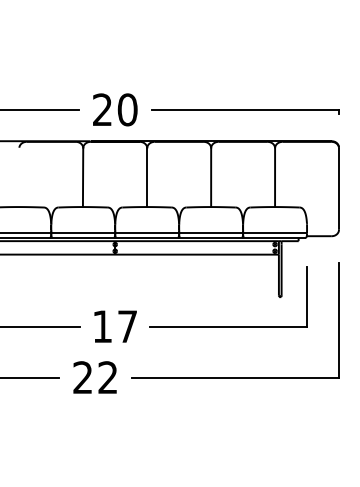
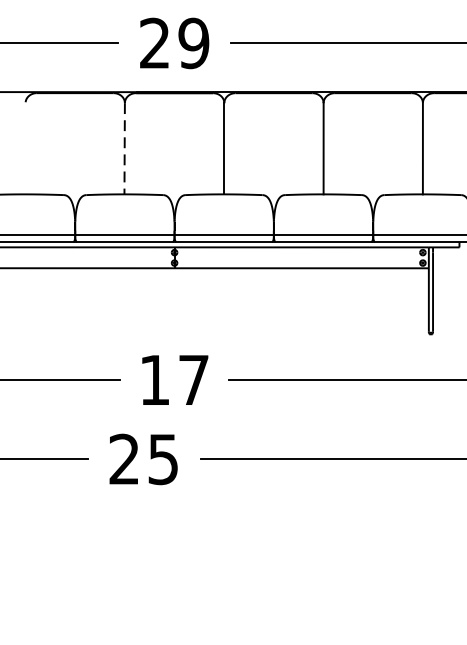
text: (127, 109) -> (193, 42), 20 -> 29
line: (83, 178) -> (125, 150), solid -> dashed
text: (107, 377) -> (162, 459), 22 -> 25

